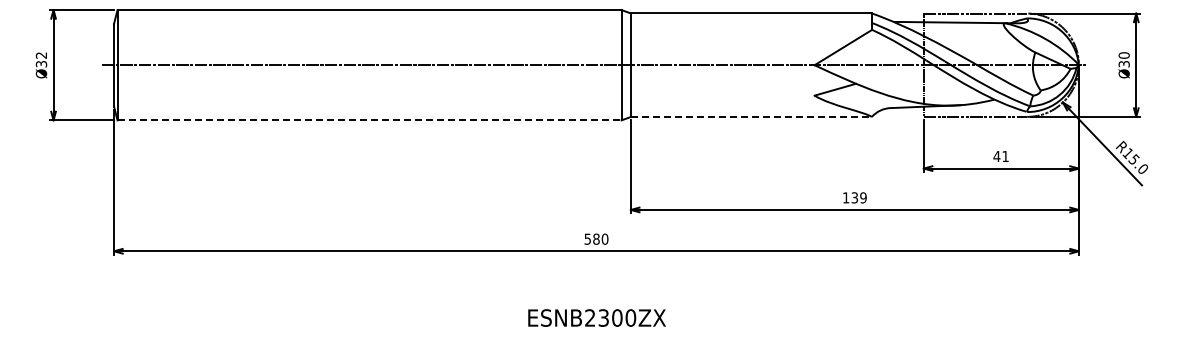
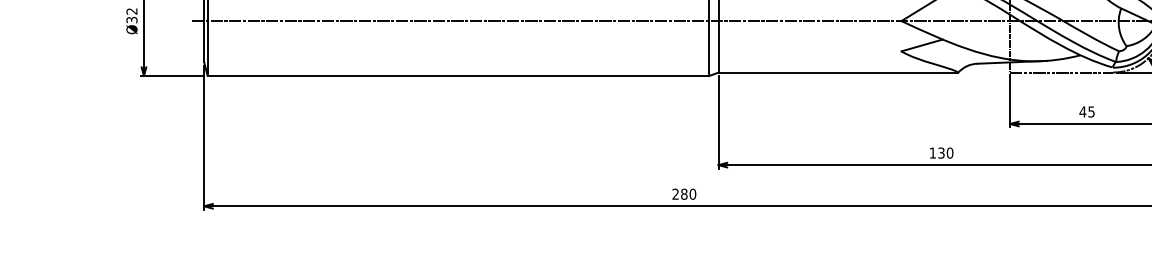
line: (751, 116) -> (838, 72), dashed -> solid
line: (370, 120) -> (459, 76), dashed -> solid
text: (1005, 156) -> (1091, 111), 41 -> 45
text: (863, 197) -> (950, 152), 139 -> 130
text: (587, 238) -> (675, 193), 580 -> 280

